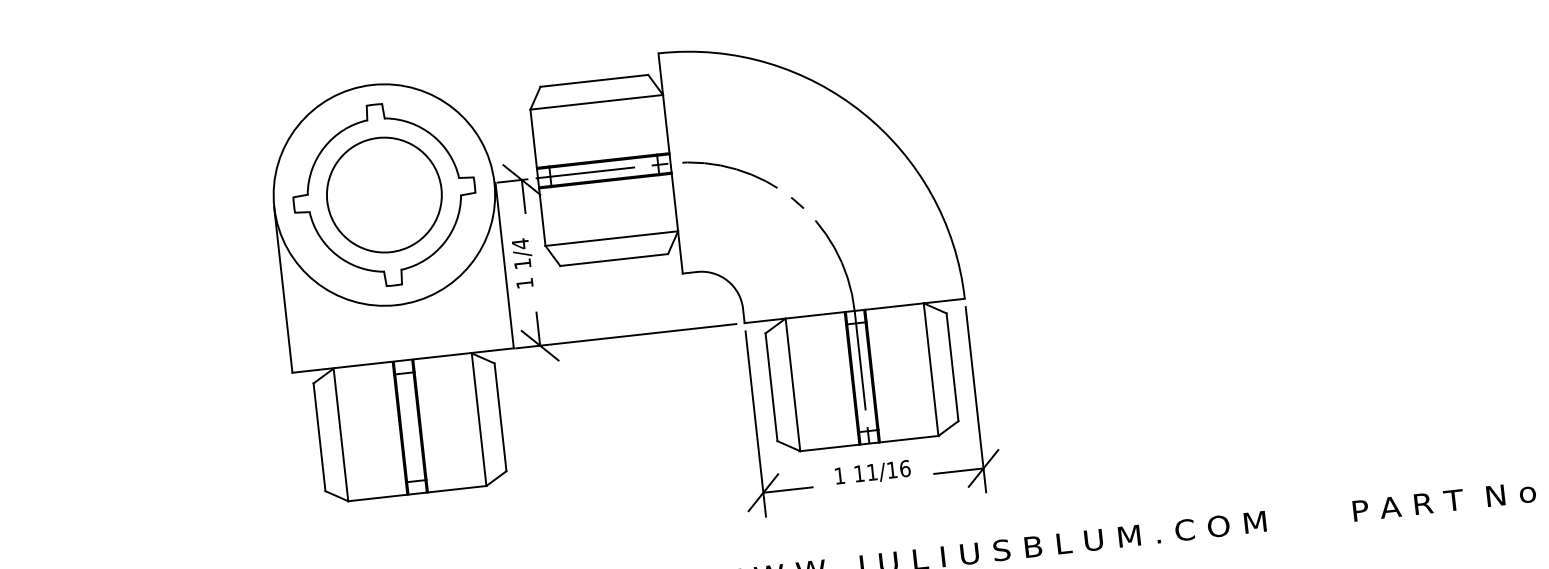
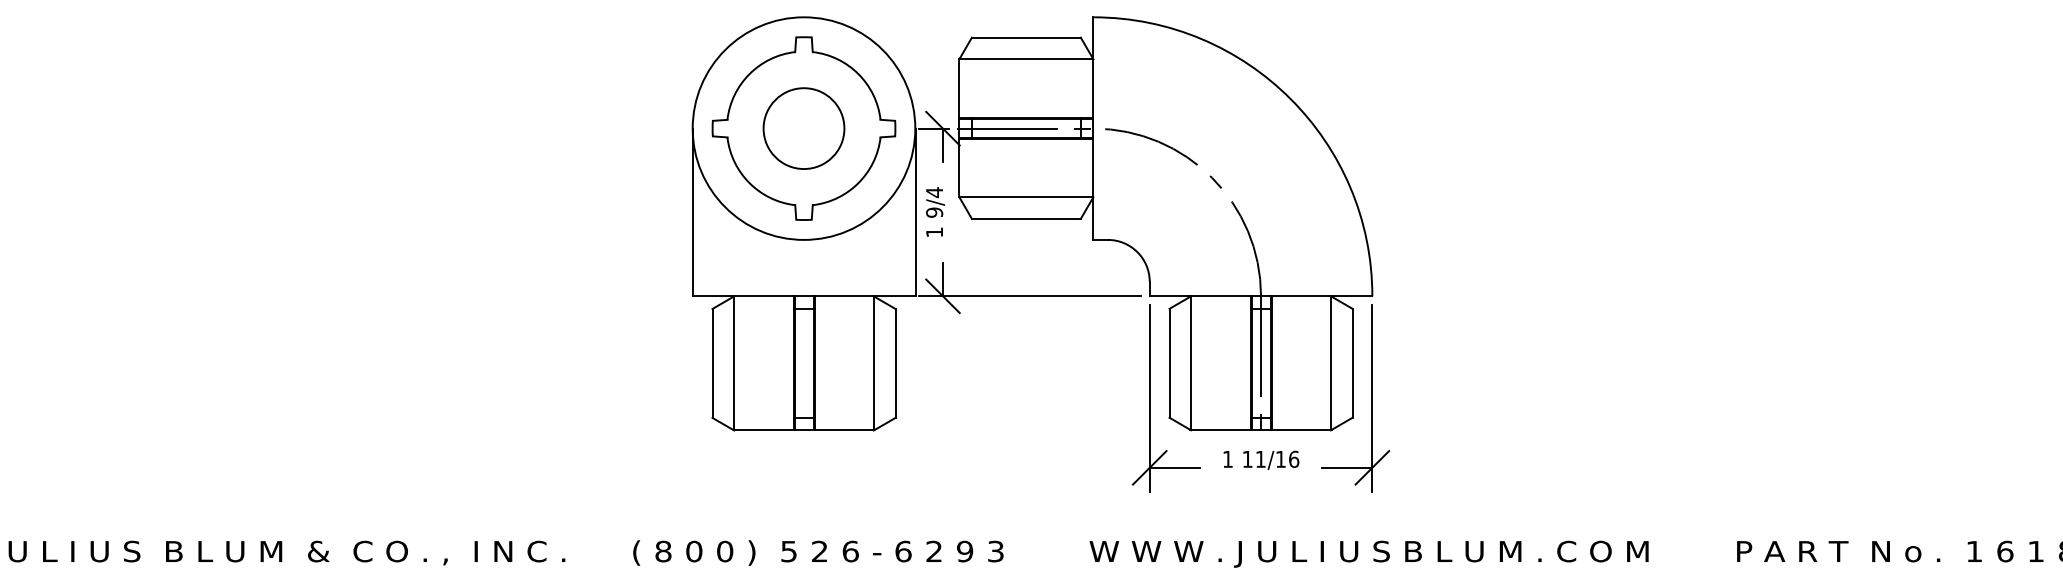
circle: (383, 195) -> (803, 128), size x0.7
text: (522, 263) -> (934, 212), 1/4 -> 9/4

